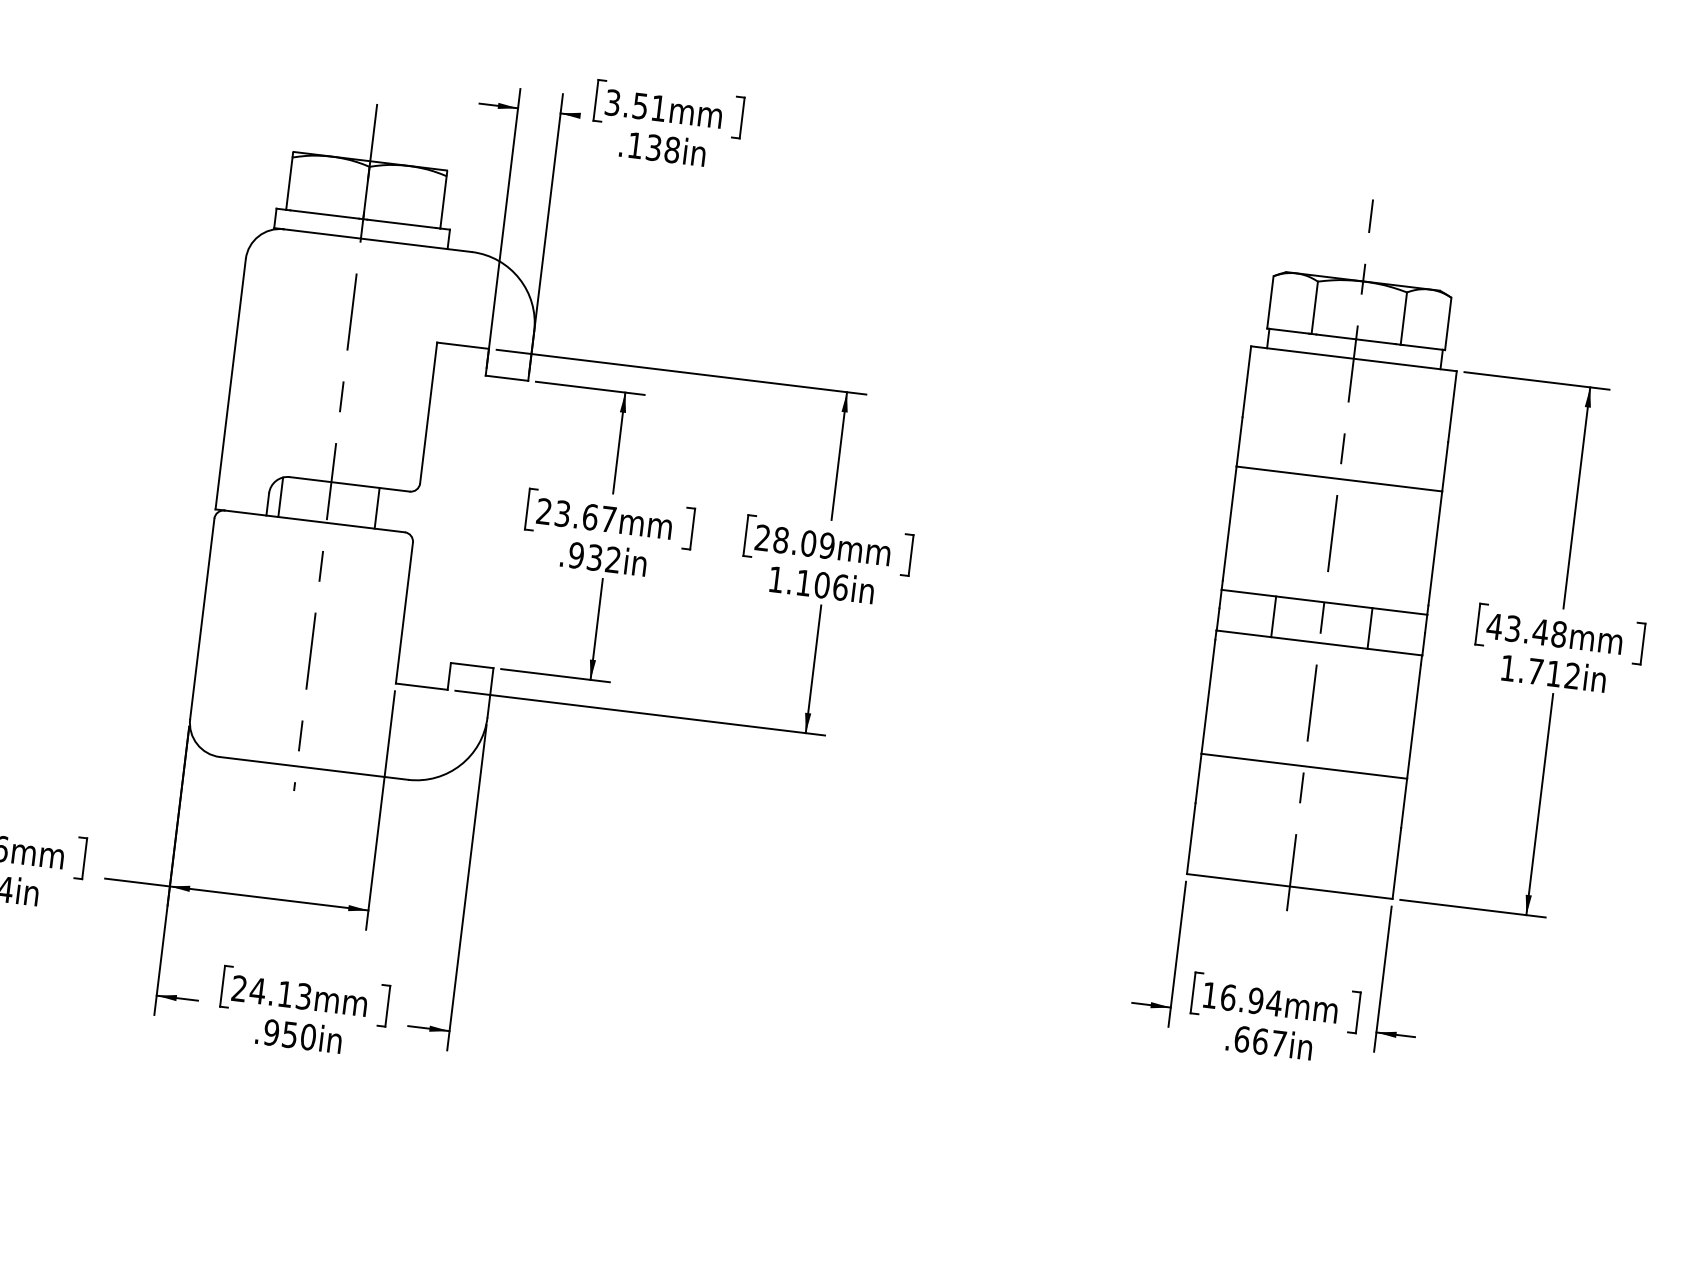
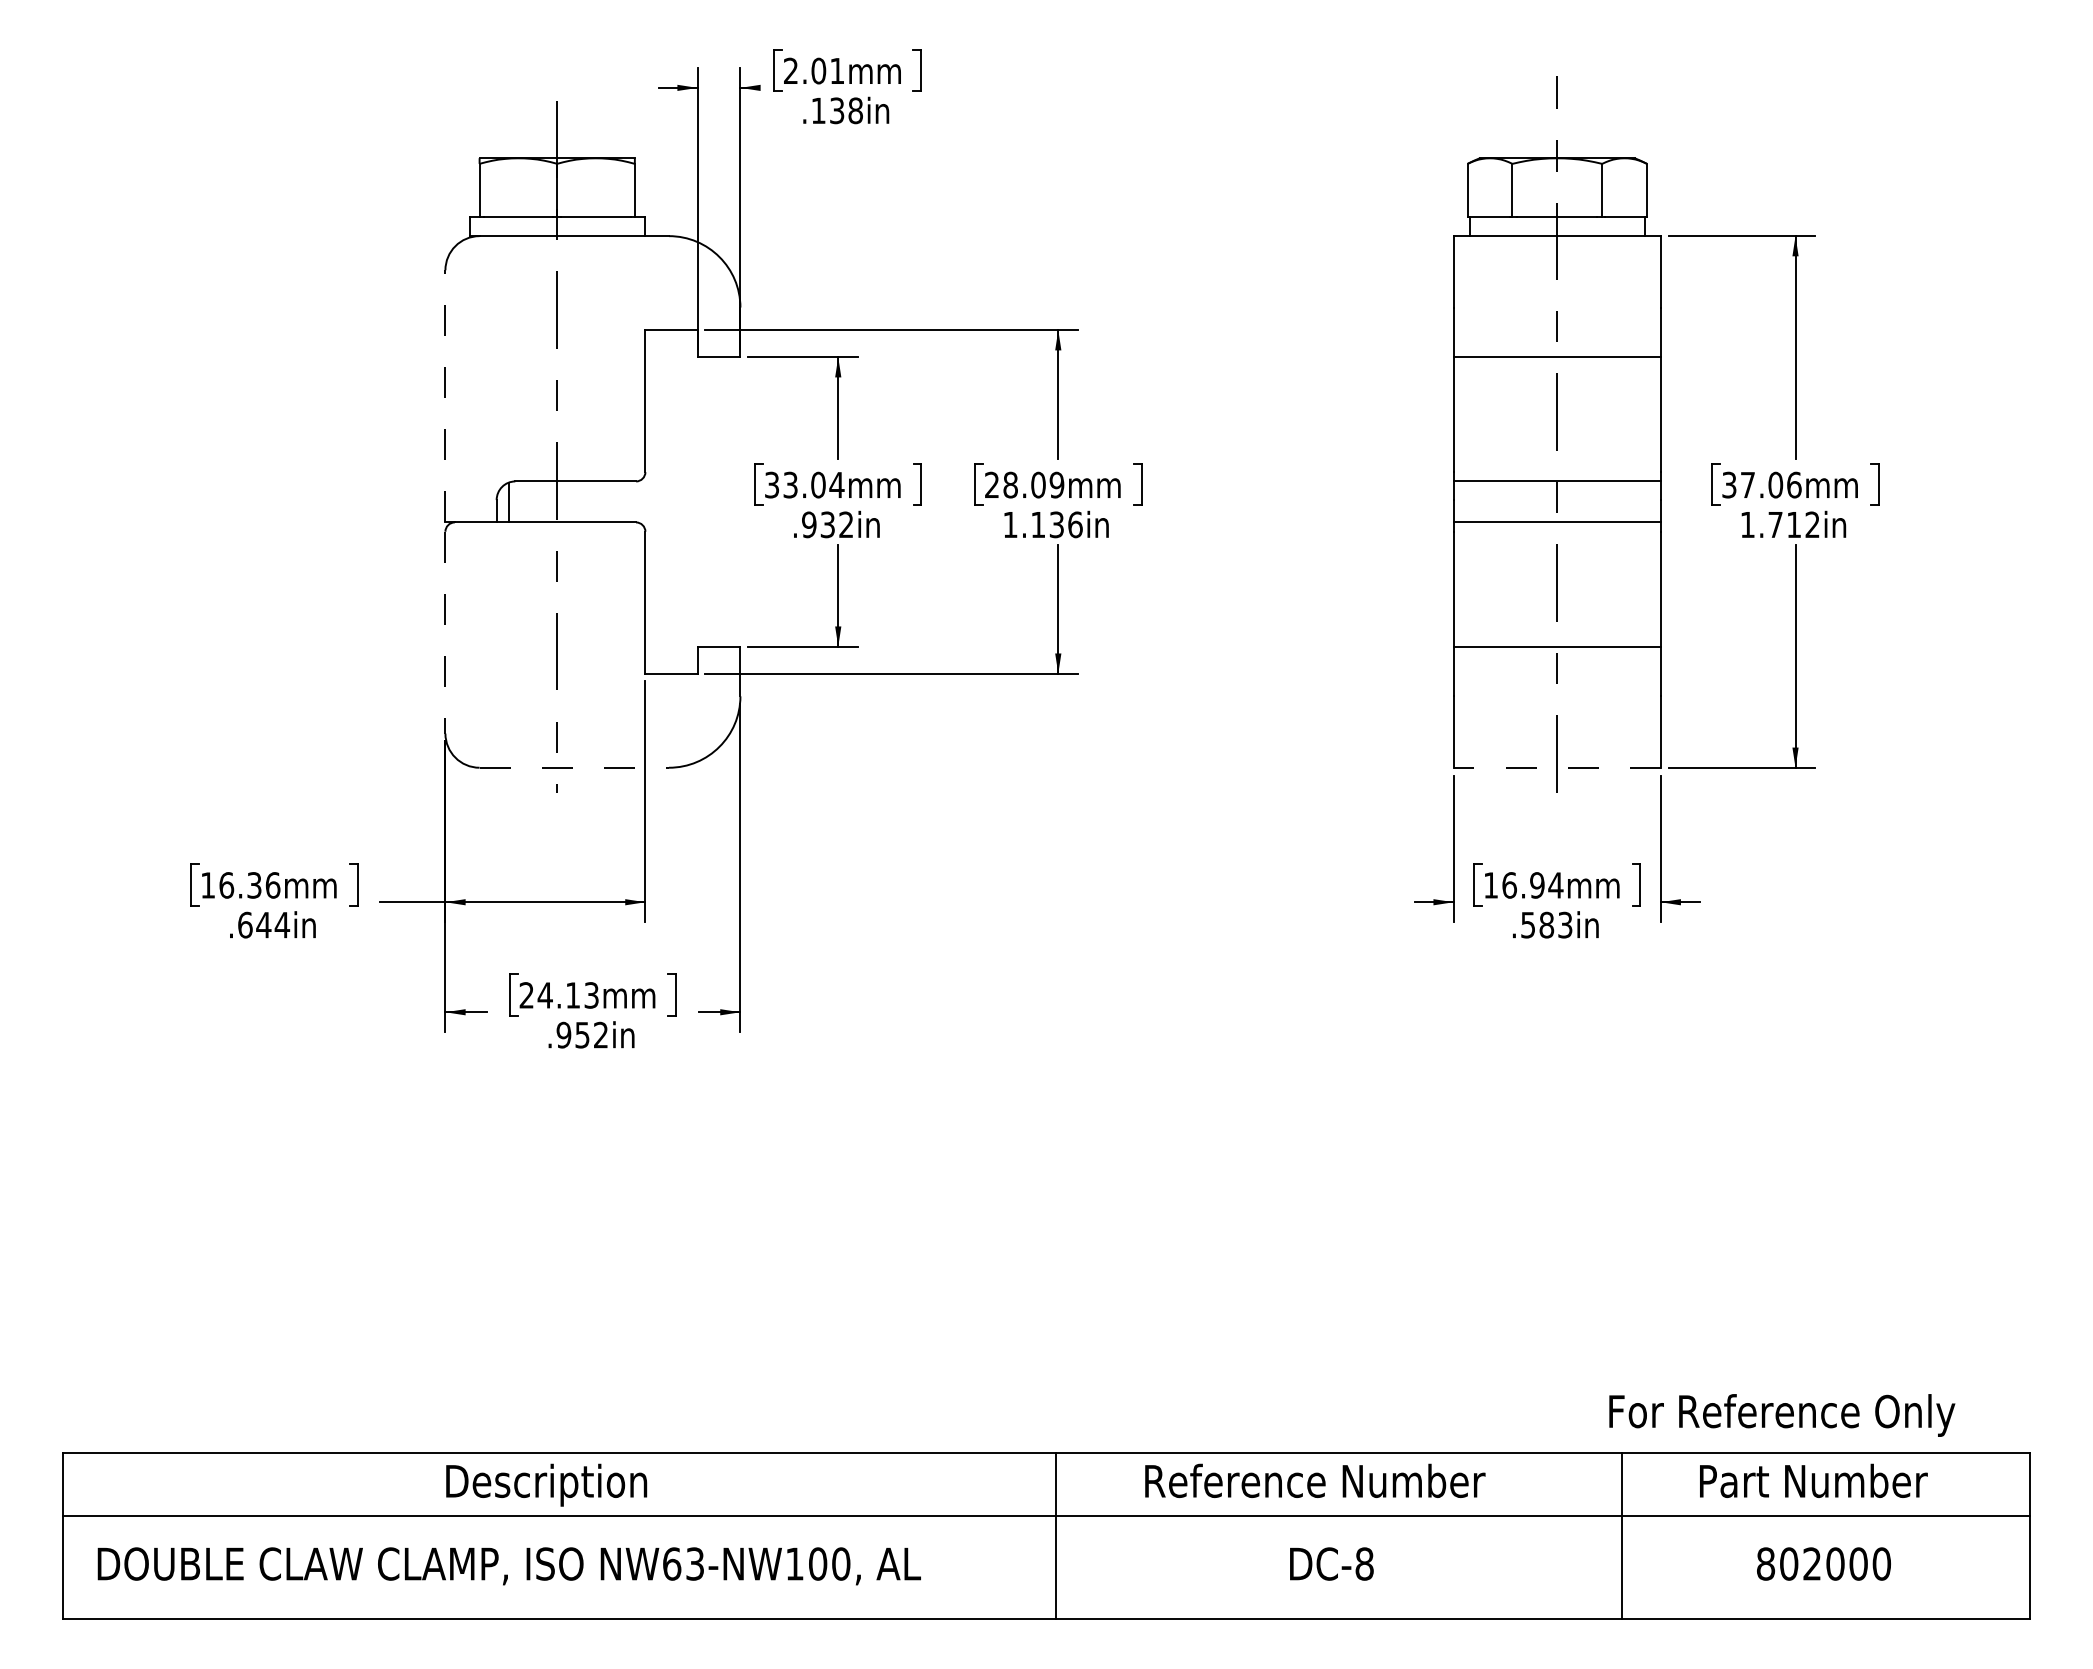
text: (627, 103) -> (805, 70), 3.51mm -> 2.01mm
line: (230, 383) -> (445, 395), solid -> dashed
line: (376, 507) -> (605, 501), removed
text: (576, 514) -> (804, 484), 23.67mm -> 33.04mm
text: (821, 584) -> (1056, 524), 1.106in -> 1.136in
line: (1273, 616) -> (1508, 501), removed
line: (202, 618) -> (445, 632), solid -> dashed
line: (1369, 627) -> (1605, 501), removed
text: (1526, 629) -> (1761, 484), 43.48mm -> 37.06mm
line: (314, 768) -> (574, 767), solid -> dashed
line: (1290, 886) -> (1557, 767), solid -> dashed
text: (307, 1036) -> (600, 1034), .950in -> .952in
text: (1260, 1040) -> (1546, 924), .667in -> .583in

